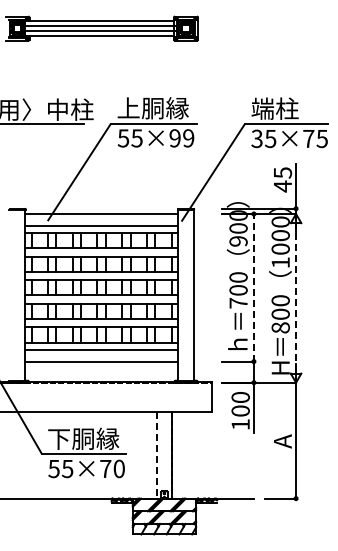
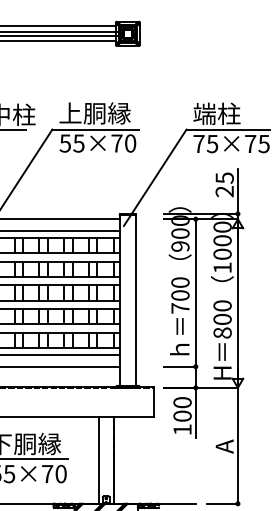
text: (181, 138) -> (123, 143), 55×99 -> 55×70
text: (256, 138) -> (198, 143), 35×75 -> 75×75
text: (282, 186) -> (224, 191), 45 -> 25
line: (253, 287) -> (195, 292), dashed -> solid
line: (296, 298) -> (238, 303), dashed -> solid
line: (157, 455) -> (99, 460), dashed -> solid

